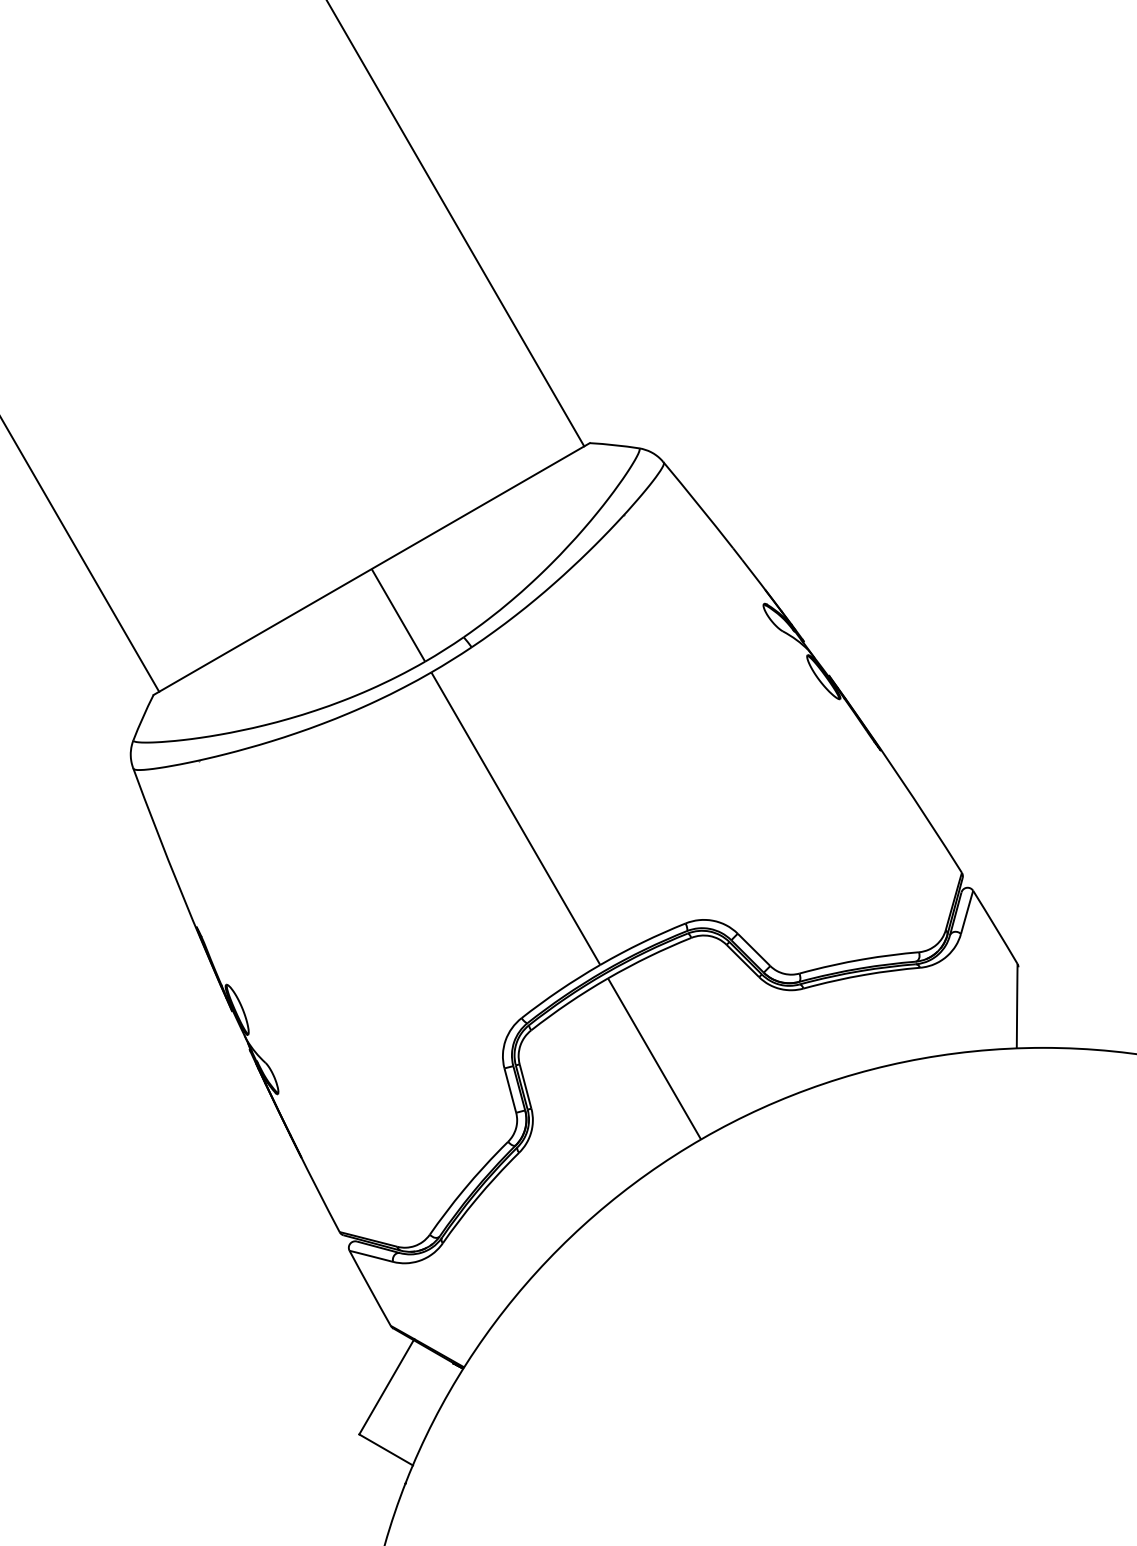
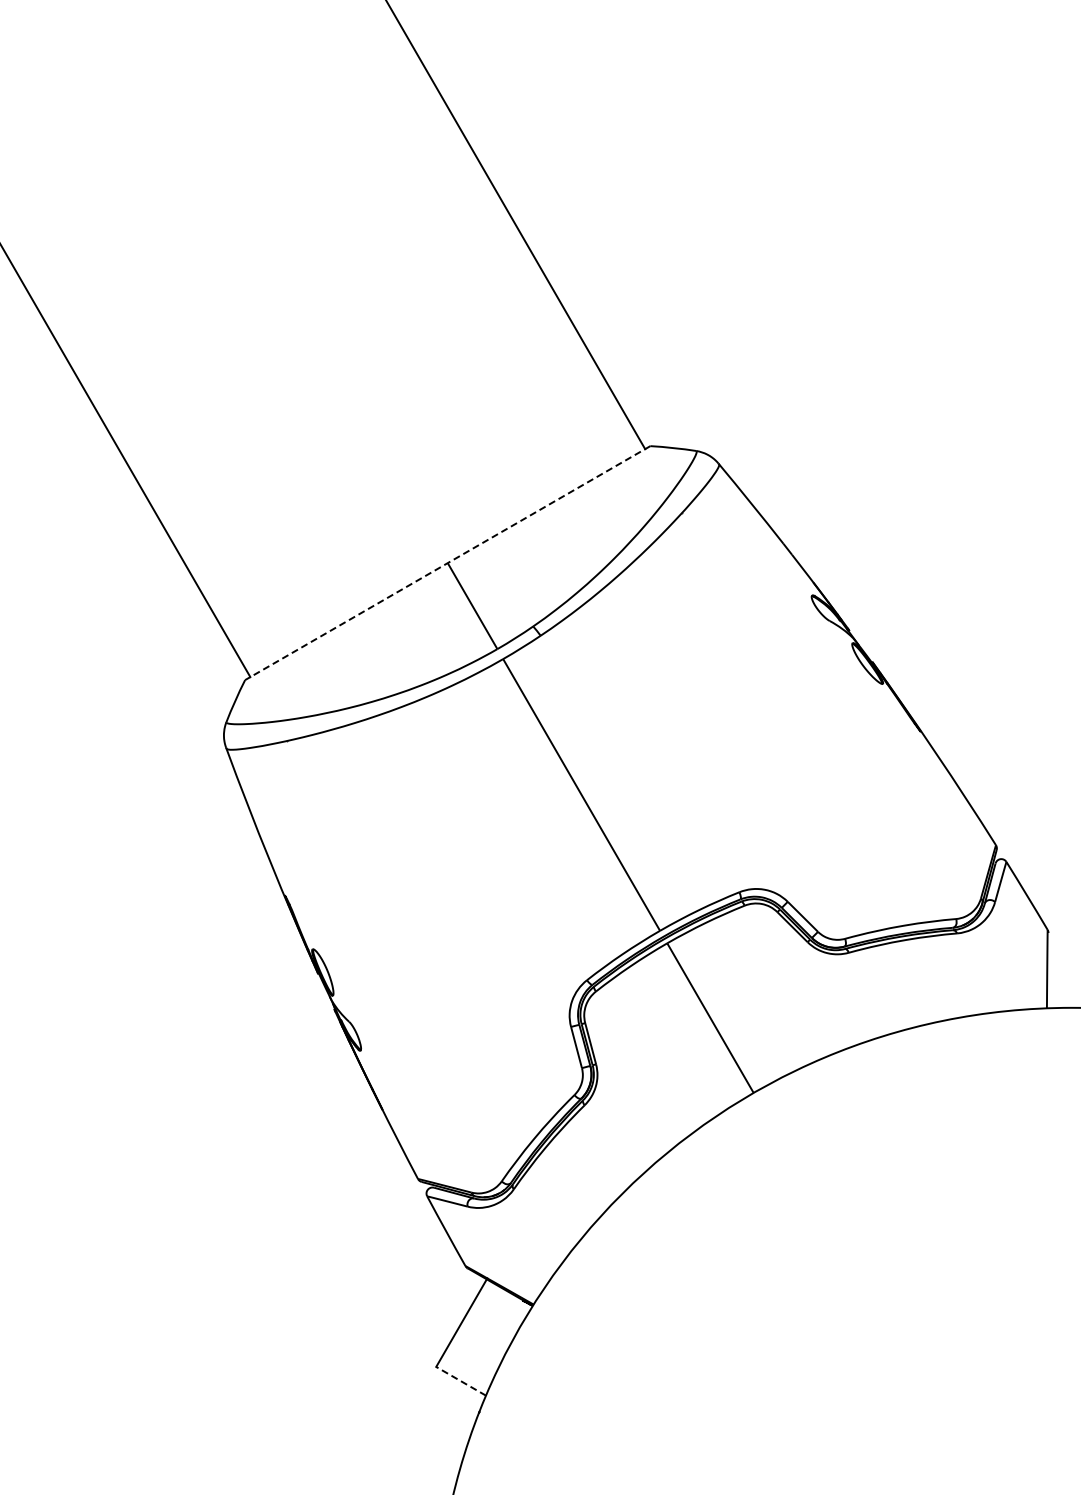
line: (371, 569) -> (447, 563), solid -> dashed
line: (386, 1450) -> (461, 1381), solid -> dashed

